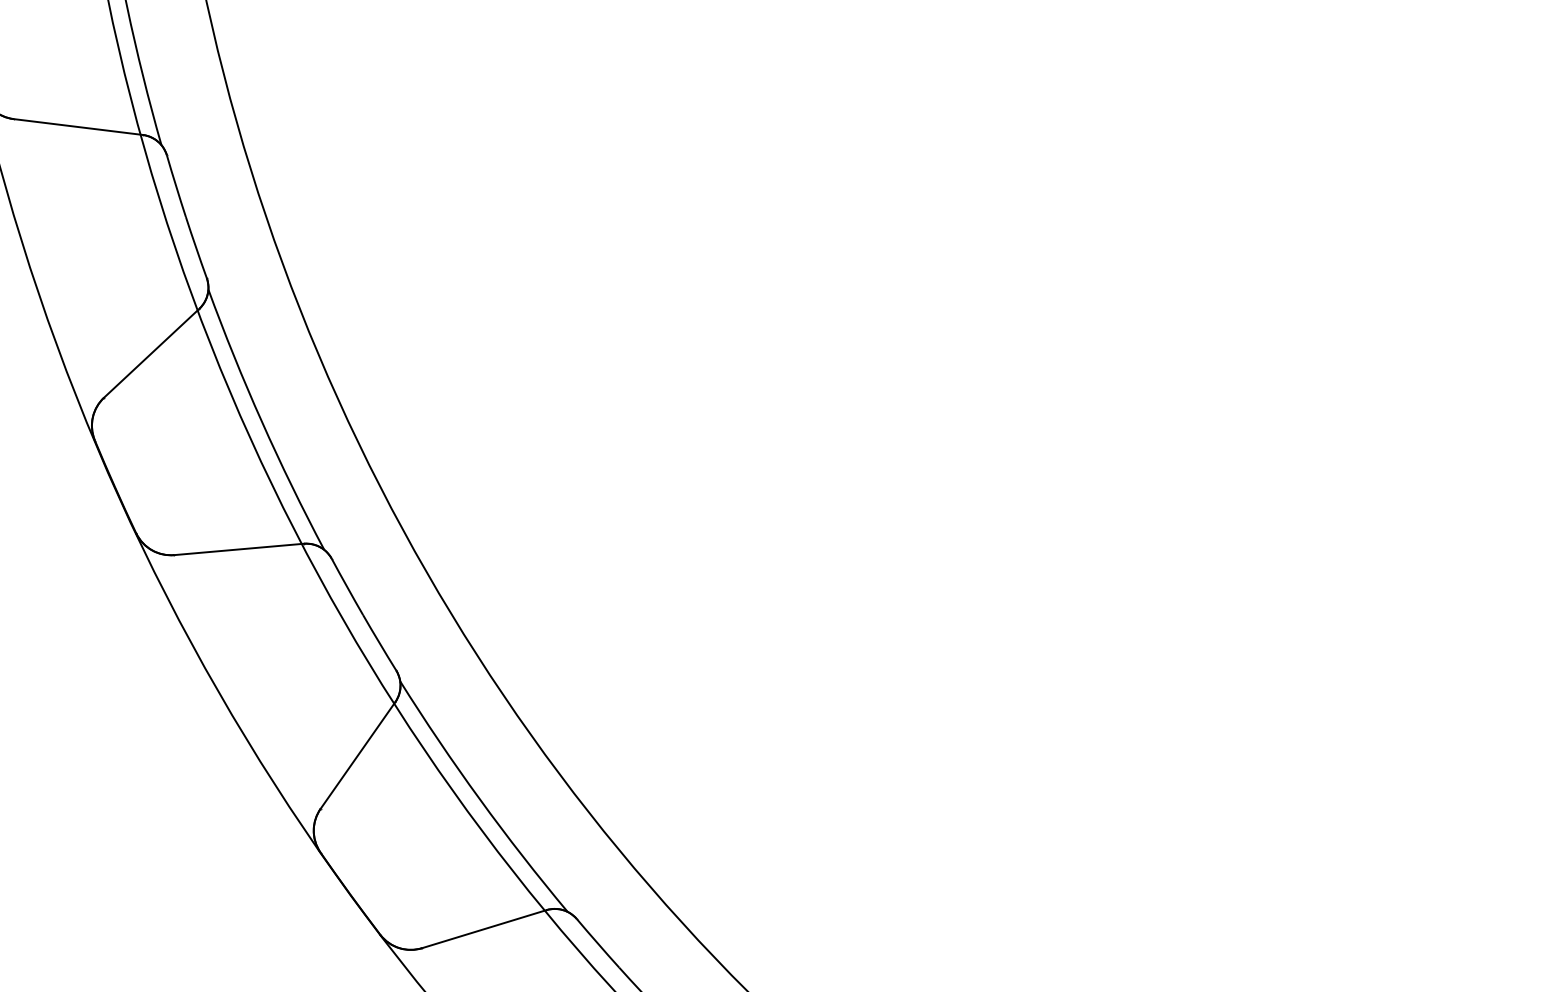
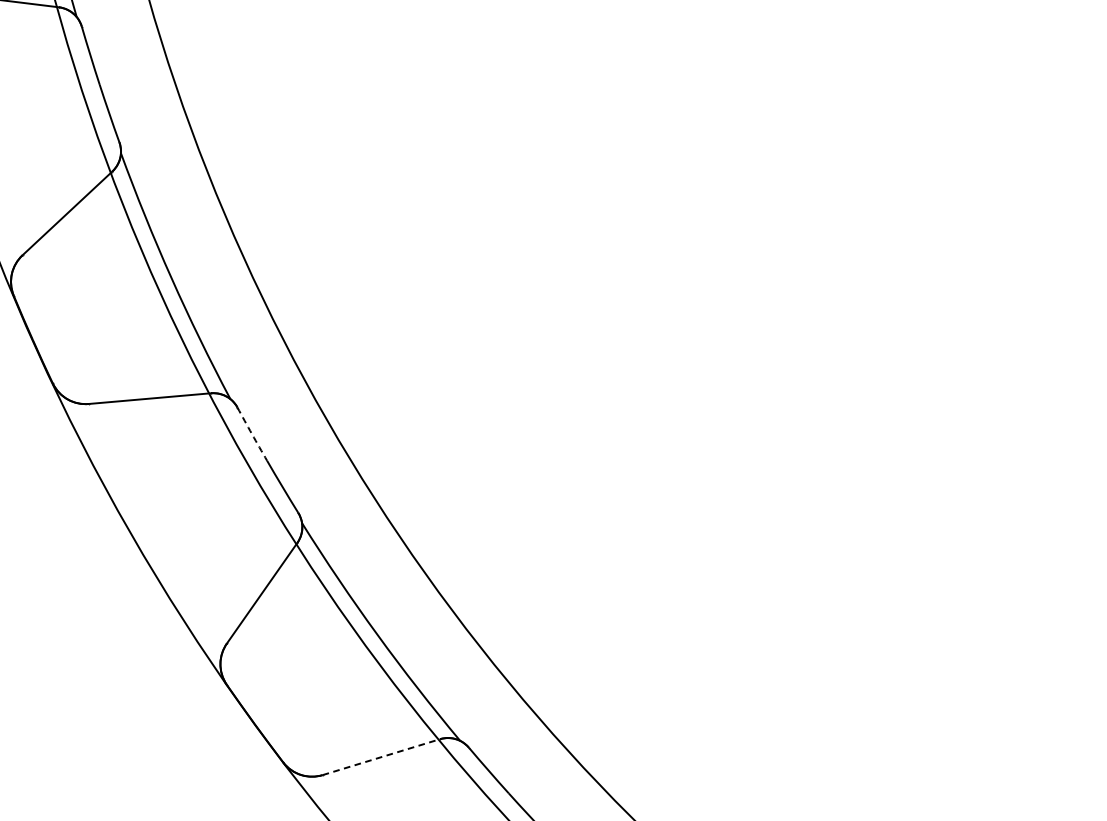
arc: (347, 587) -> (252, 434), solid -> dashed
line: (484, 929) -> (381, 757), solid -> dashed

